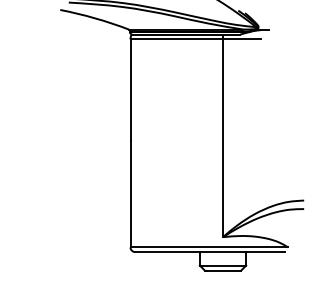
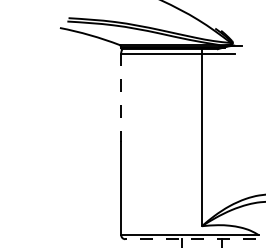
line: (130, 90) -> (121, 98), solid -> dashed
line: (210, 252) -> (191, 239), solid -> dashed

